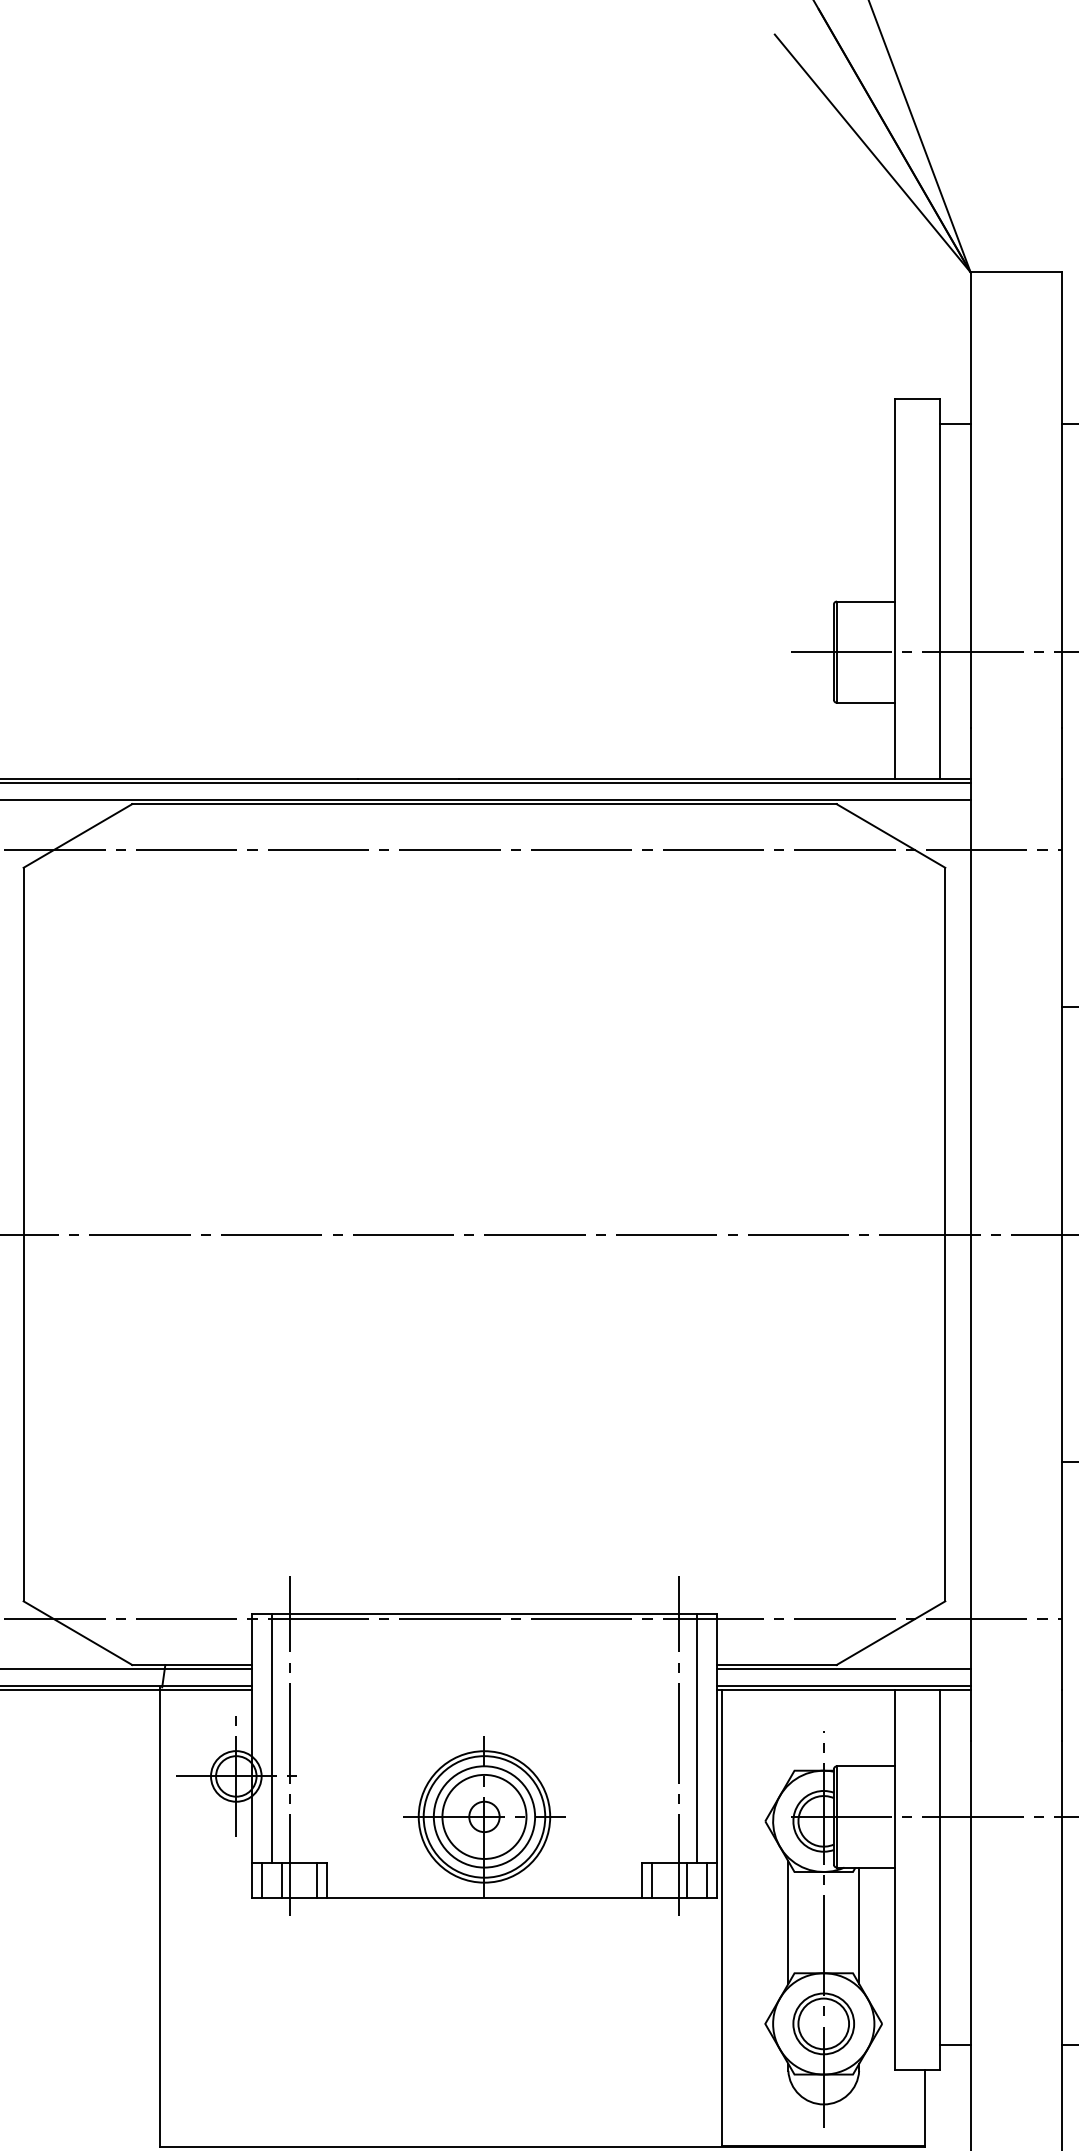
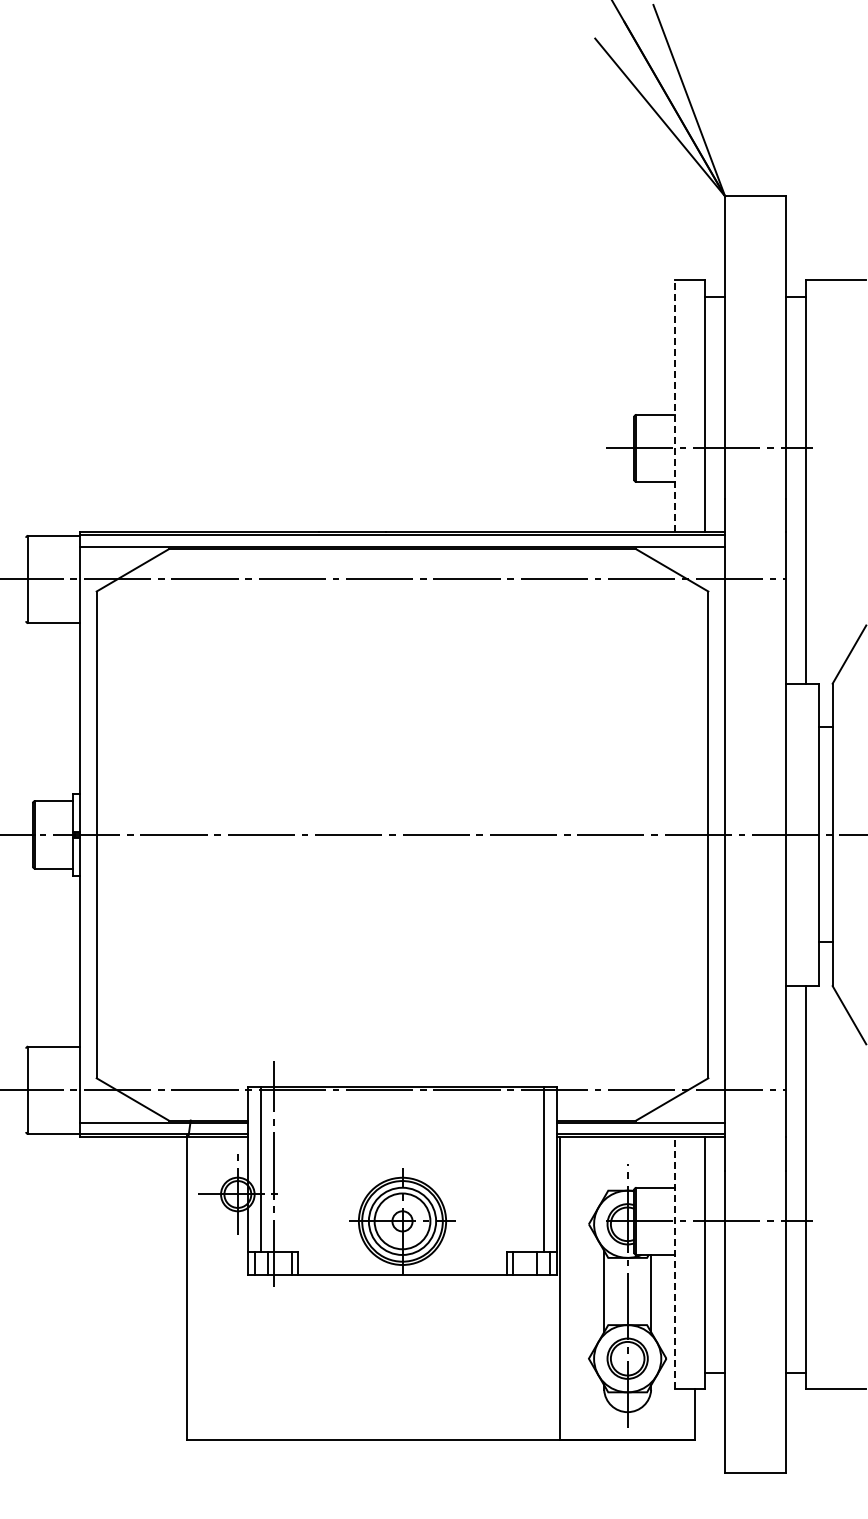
line: (894, 587) -> (674, 405), solid -> dashed
line: (678, 1744) -> (531, 1173), removed
line: (894, 1878) -> (674, 1262), solid -> dashed

